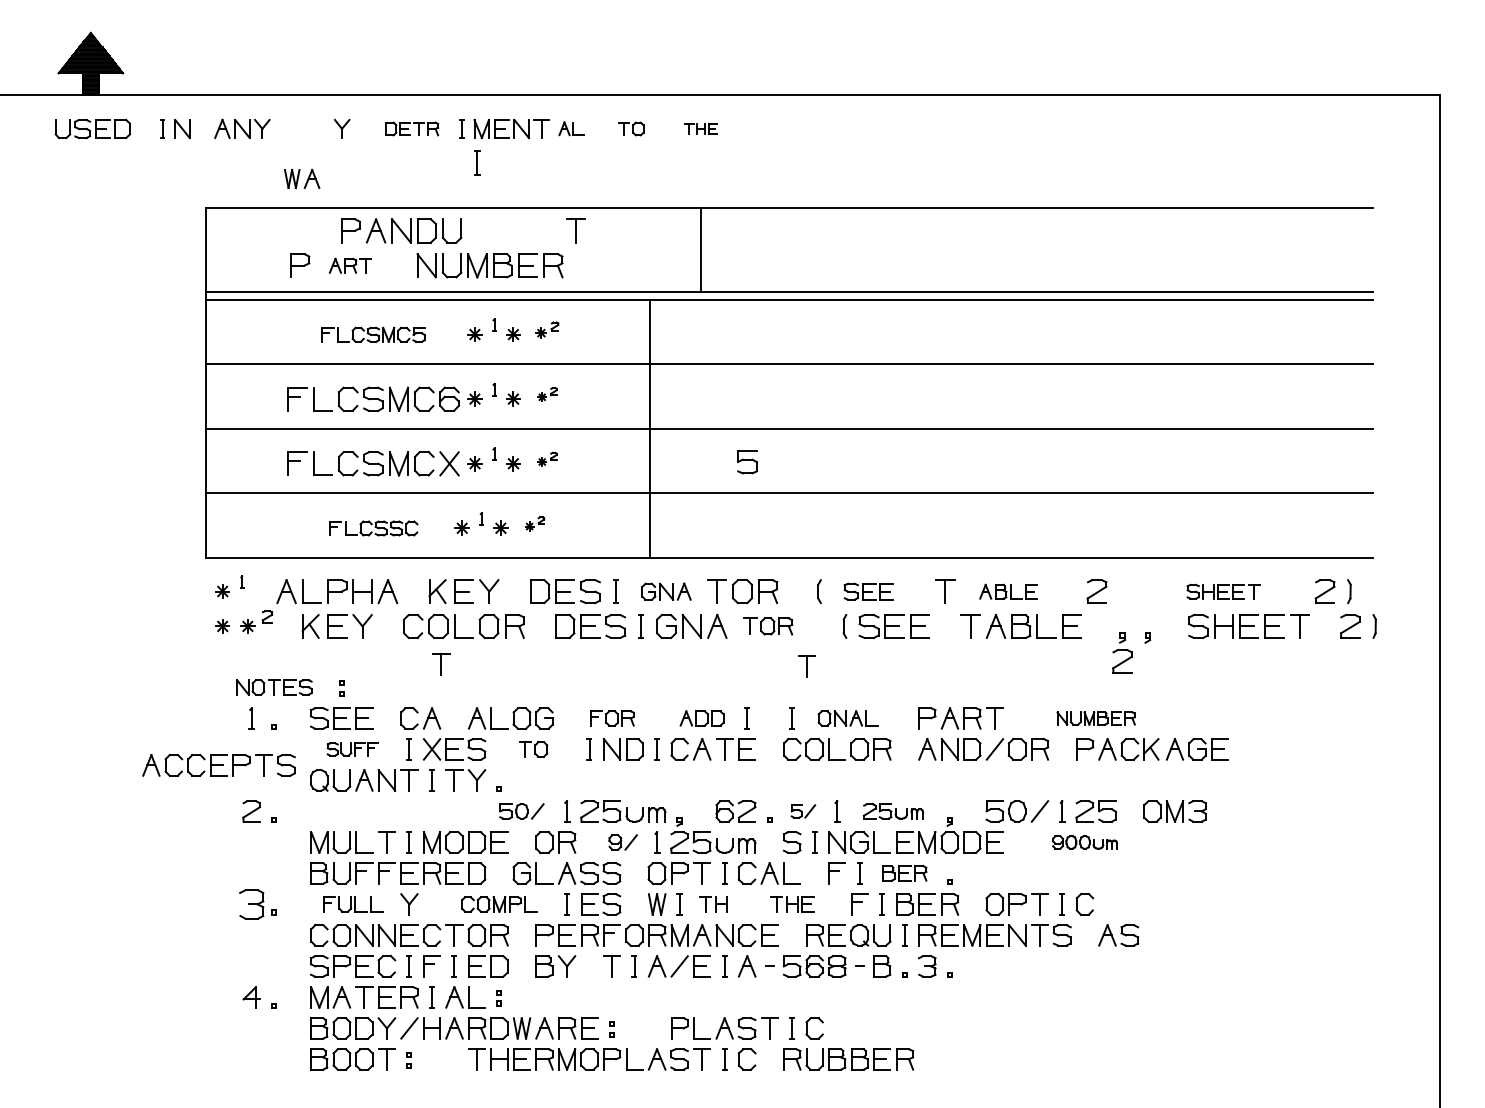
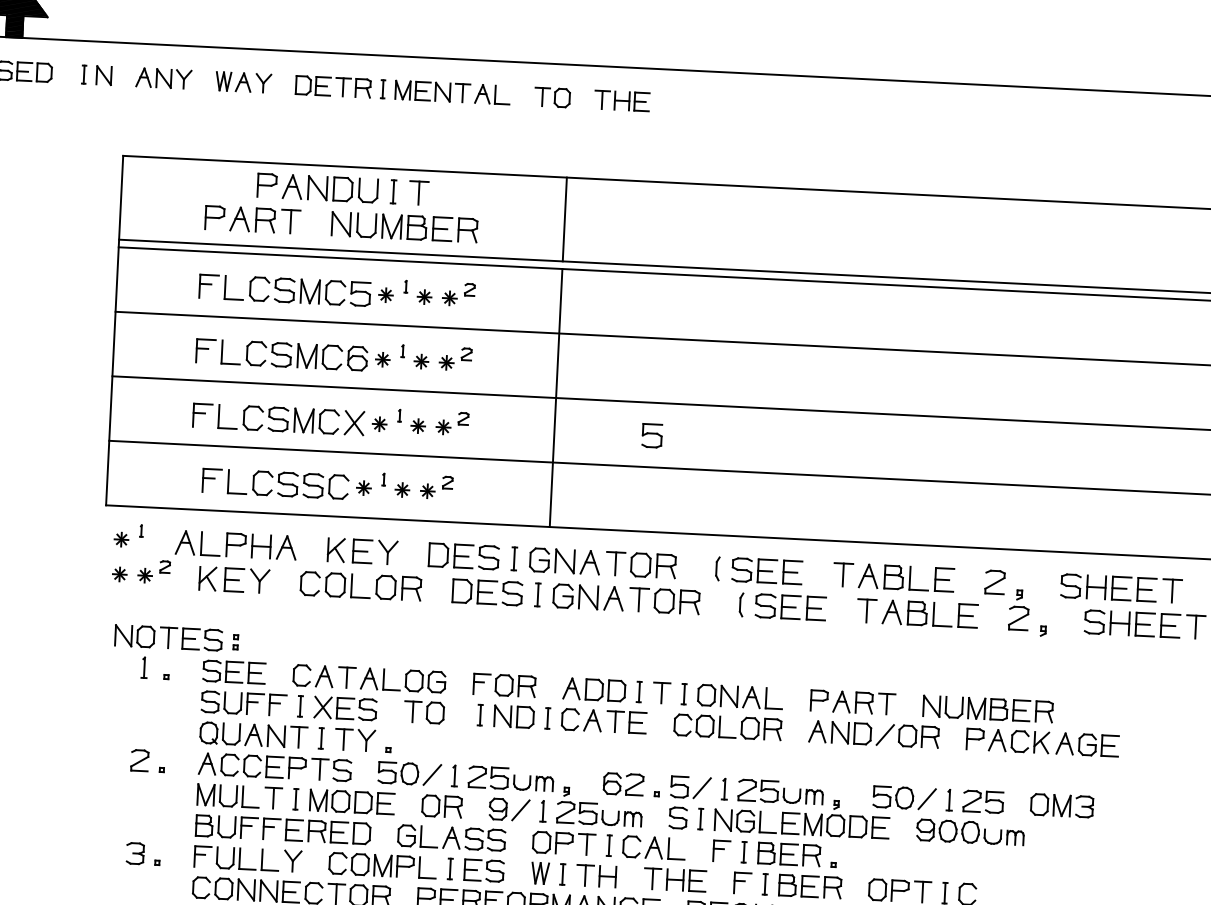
part: (412, 128) -> (333, 86), size x1.43
part: (571, 128) -> (492, 94), size x1.43
part: (631, 128) -> (552, 97), size x1.43
part: (700, 128) -> (621, 100), size x1.67
part: (477, 162) -> (393, 191), moved
part: (302, 178) -> (233, 81), moved
part: (575, 230) -> (418, 192), moved
line: (700, 250) -> (564, 219), moved
part: (350, 265) -> (265, 220), size x1.67
part: (547, 329) -> (458, 293), size x1.43
part: (373, 334) -> (284, 290), size x1.67
part: (547, 394) -> (455, 358), size x1.67
part: (547, 459) -> (452, 423), size x1.67
part: (534, 523) -> (436, 486), size x1.67
part: (373, 528) -> (275, 484), size x1.67
part: (666, 591) -> (564, 561), size x1.43
part: (868, 591) -> (766, 571), size x1.43
part: (1008, 591) -> (906, 577), size x1.67
part: (1223, 591) -> (1121, 588), size x1.67
part: (767, 626) -> (664, 601), size x1.43
part: (1122, 652) -> (1019, 609), moved
part: (441, 664) -> (346, 677), moved
part: (806, 666) -> (661, 693), moved
part: (274, 687) -> (168, 637), size x1.43
part: (612, 718) -> (504, 685), size x1.43
part: (701, 718) -> (593, 689), size x1.43
part: (847, 718) -> (739, 696), size x1.43
part: (1095, 718) -> (987, 709), size x1.67
part: (352, 749) -> (243, 703), size x1.67
part: (533, 749) -> (424, 712), size x1.43
part: (218, 765) -> (274, 767), moved
part: (521, 811) -> (409, 773), size x1.43
part: (803, 811) -> (691, 787), size x1.67
part: (893, 811) -> (780, 792), size x1.43
part: (622, 842) -> (508, 809), size x1.43
part: (1084, 842) -> (970, 832), size x1.67
part: (904, 873) -> (788, 854), size x1.43
part: (251, 904) -> (135, 853), size x0.71
part: (352, 904) -> (236, 858), size x1.43
part: (499, 904) -> (382, 865), size x1.43
part: (713, 904) -> (596, 876), size x1.43
part: (792, 904) -> (675, 880), size x1.43

